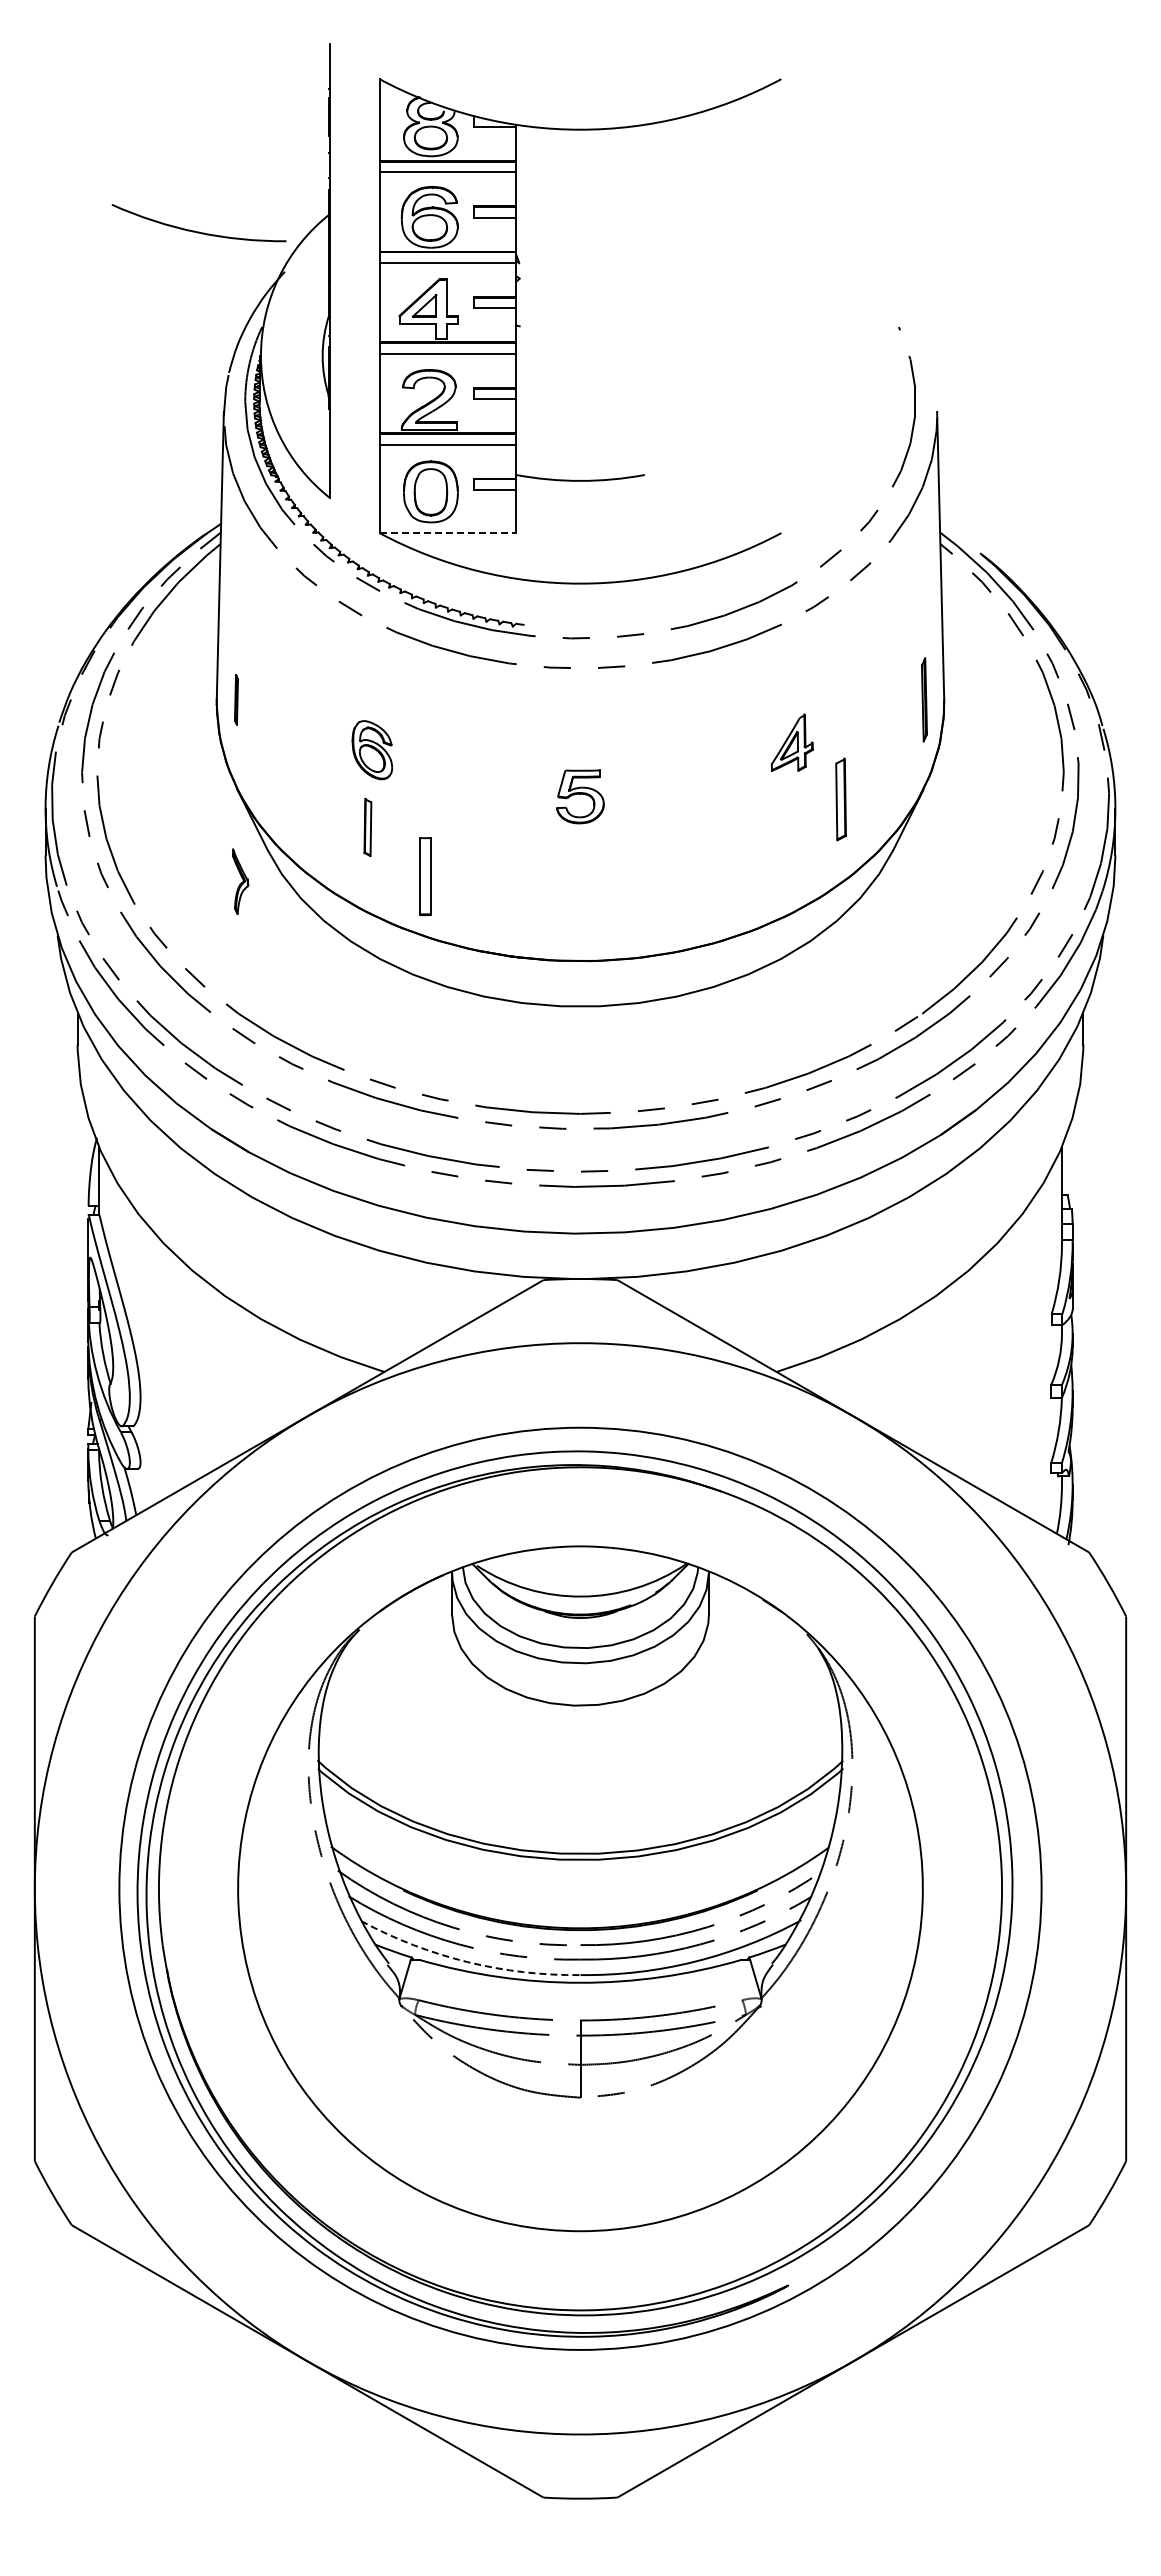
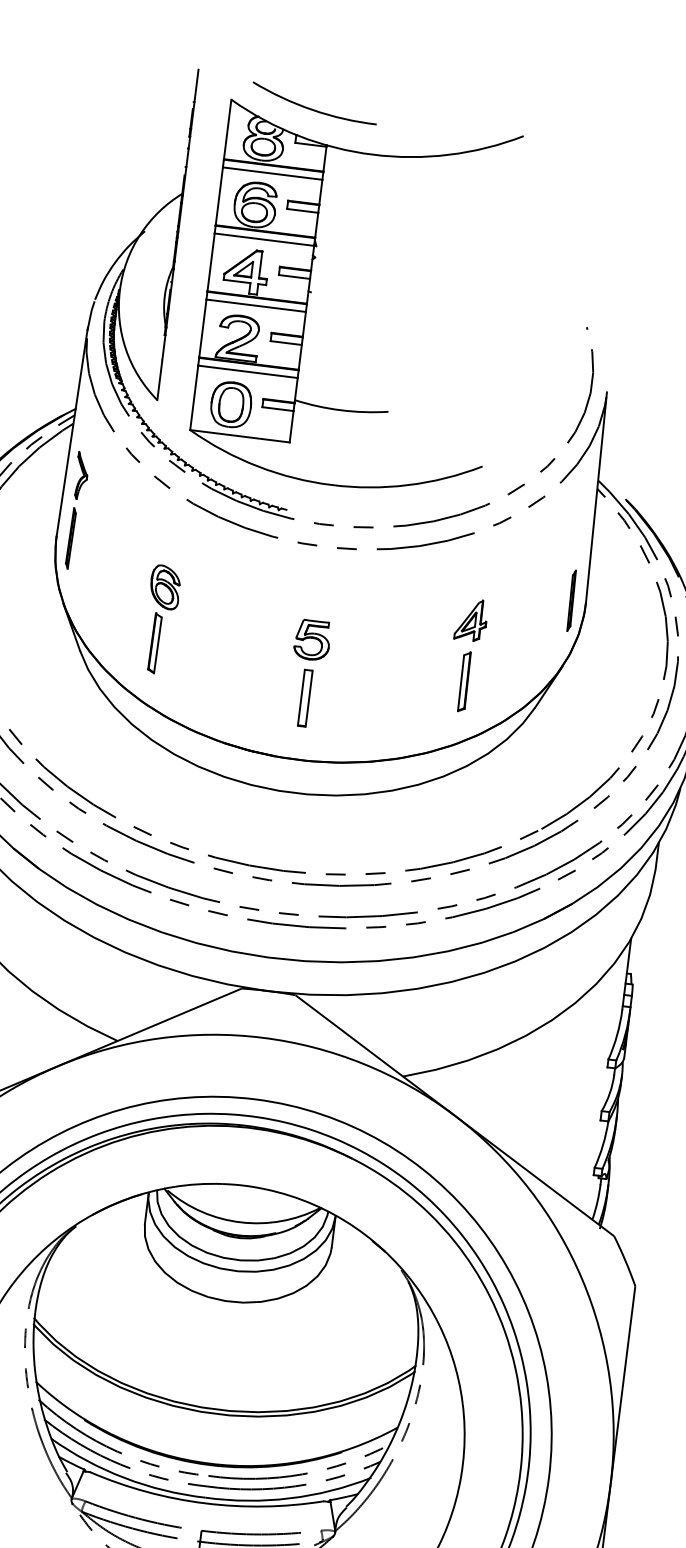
arc: (198, 231) -> (313, 109), moved
line: (448, 533) -> (240, 436), dashed -> solid
part: (236, 699) -> (70, 538), size x1.67
part: (840, 799) -> (464, 681), moved
part: (367, 827) -> (154, 643), size x1.43
part: (425, 876) -> (305, 698), moved
part: (240, 881) -> (81, 475), moved
arc: (467, 1962) -> (124, 1478), dashed -> solid

